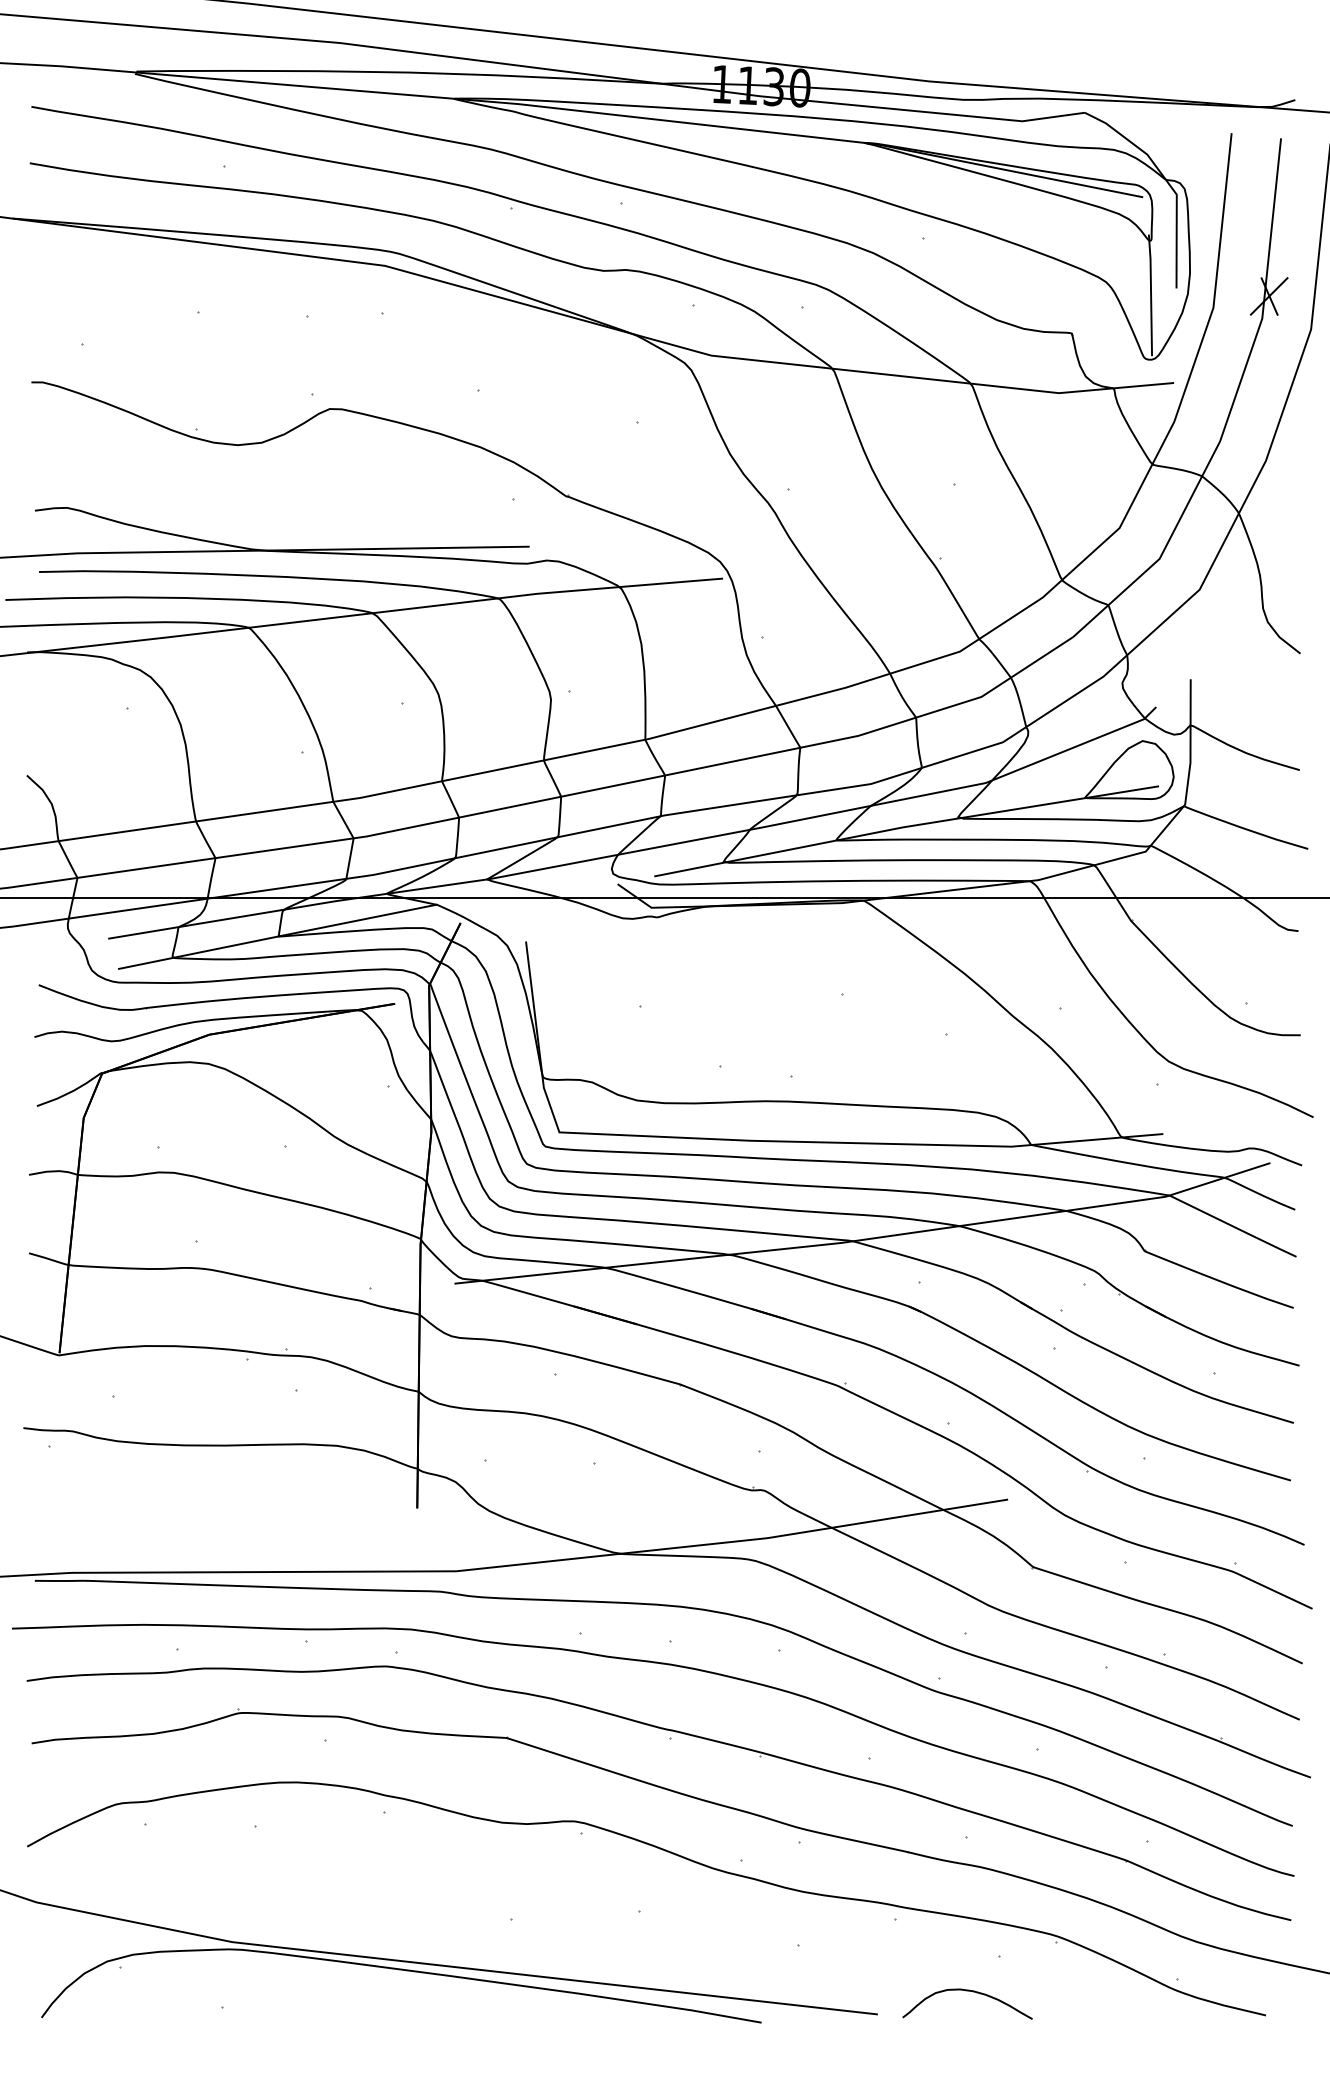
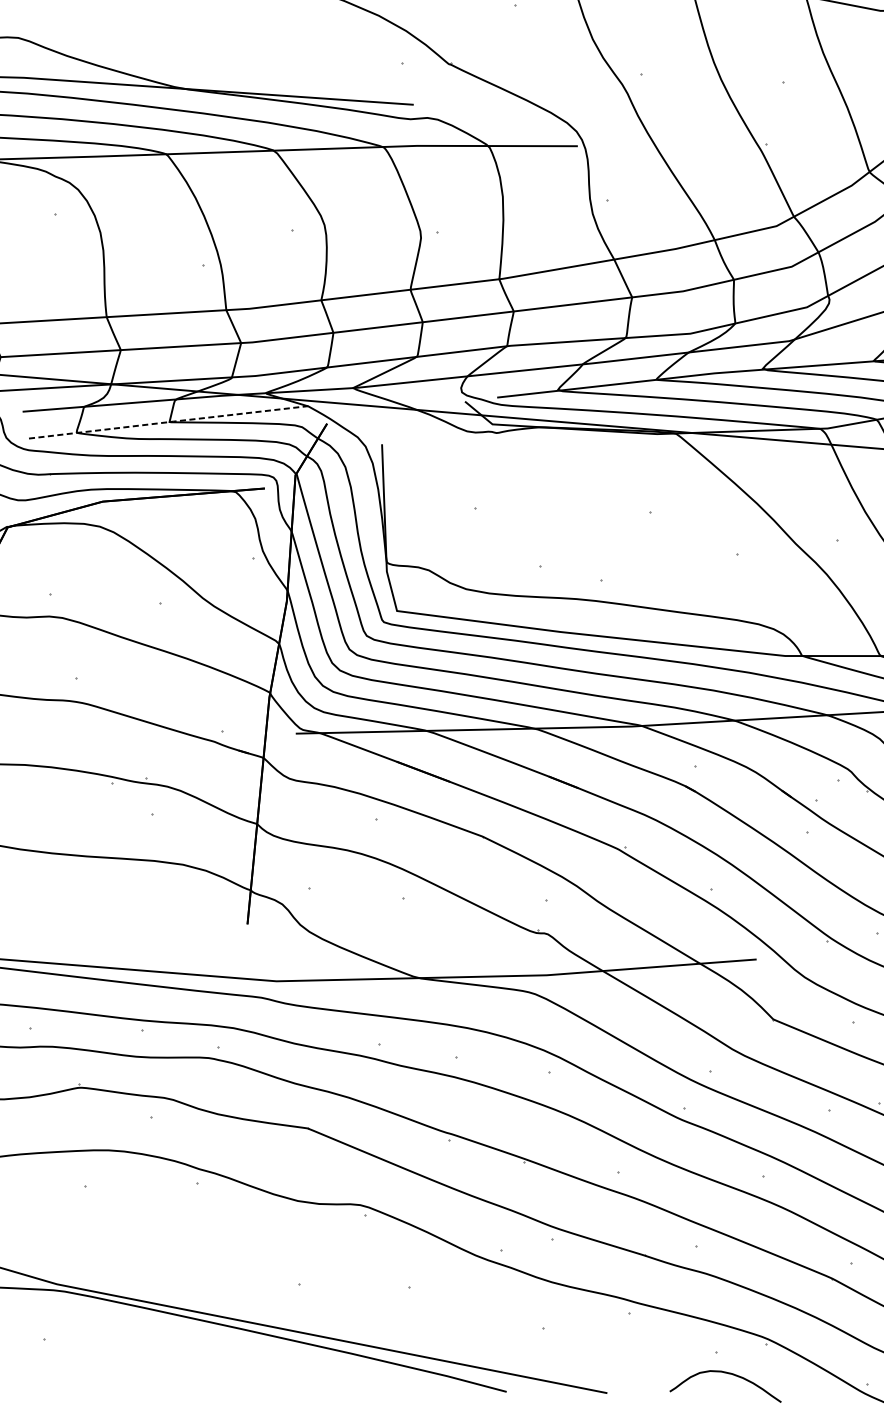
line: (278, 936) -> (169, 422), solid -> dashed
curve: (967, 1991) -> (727, 1373), moved

